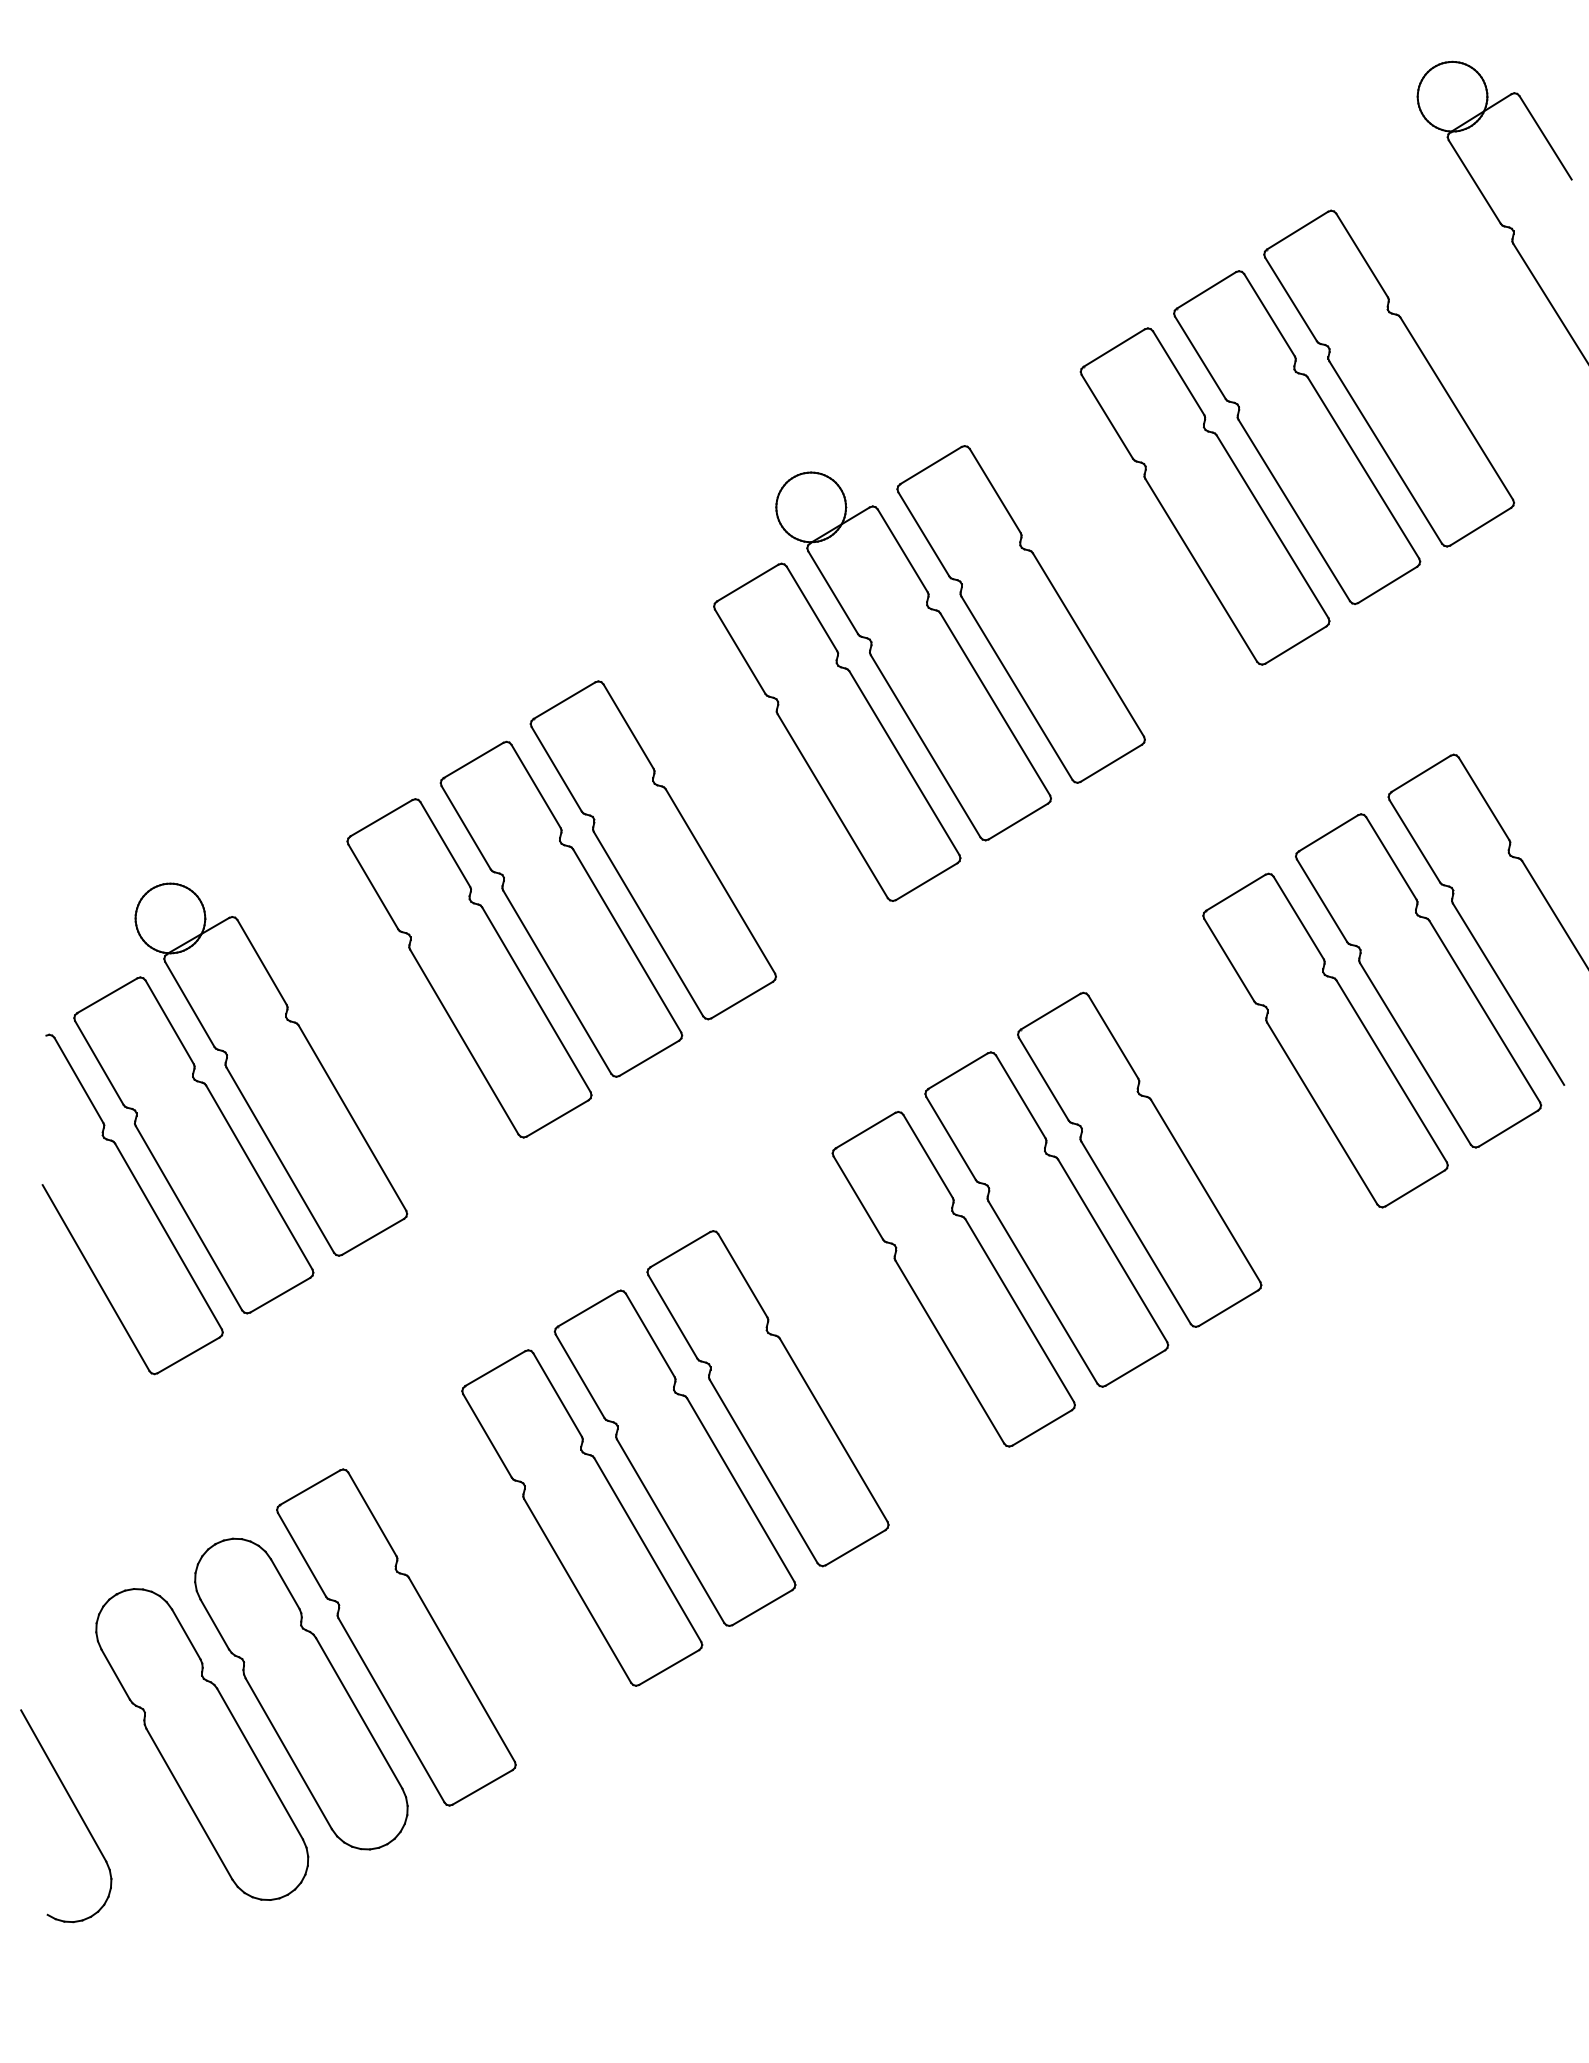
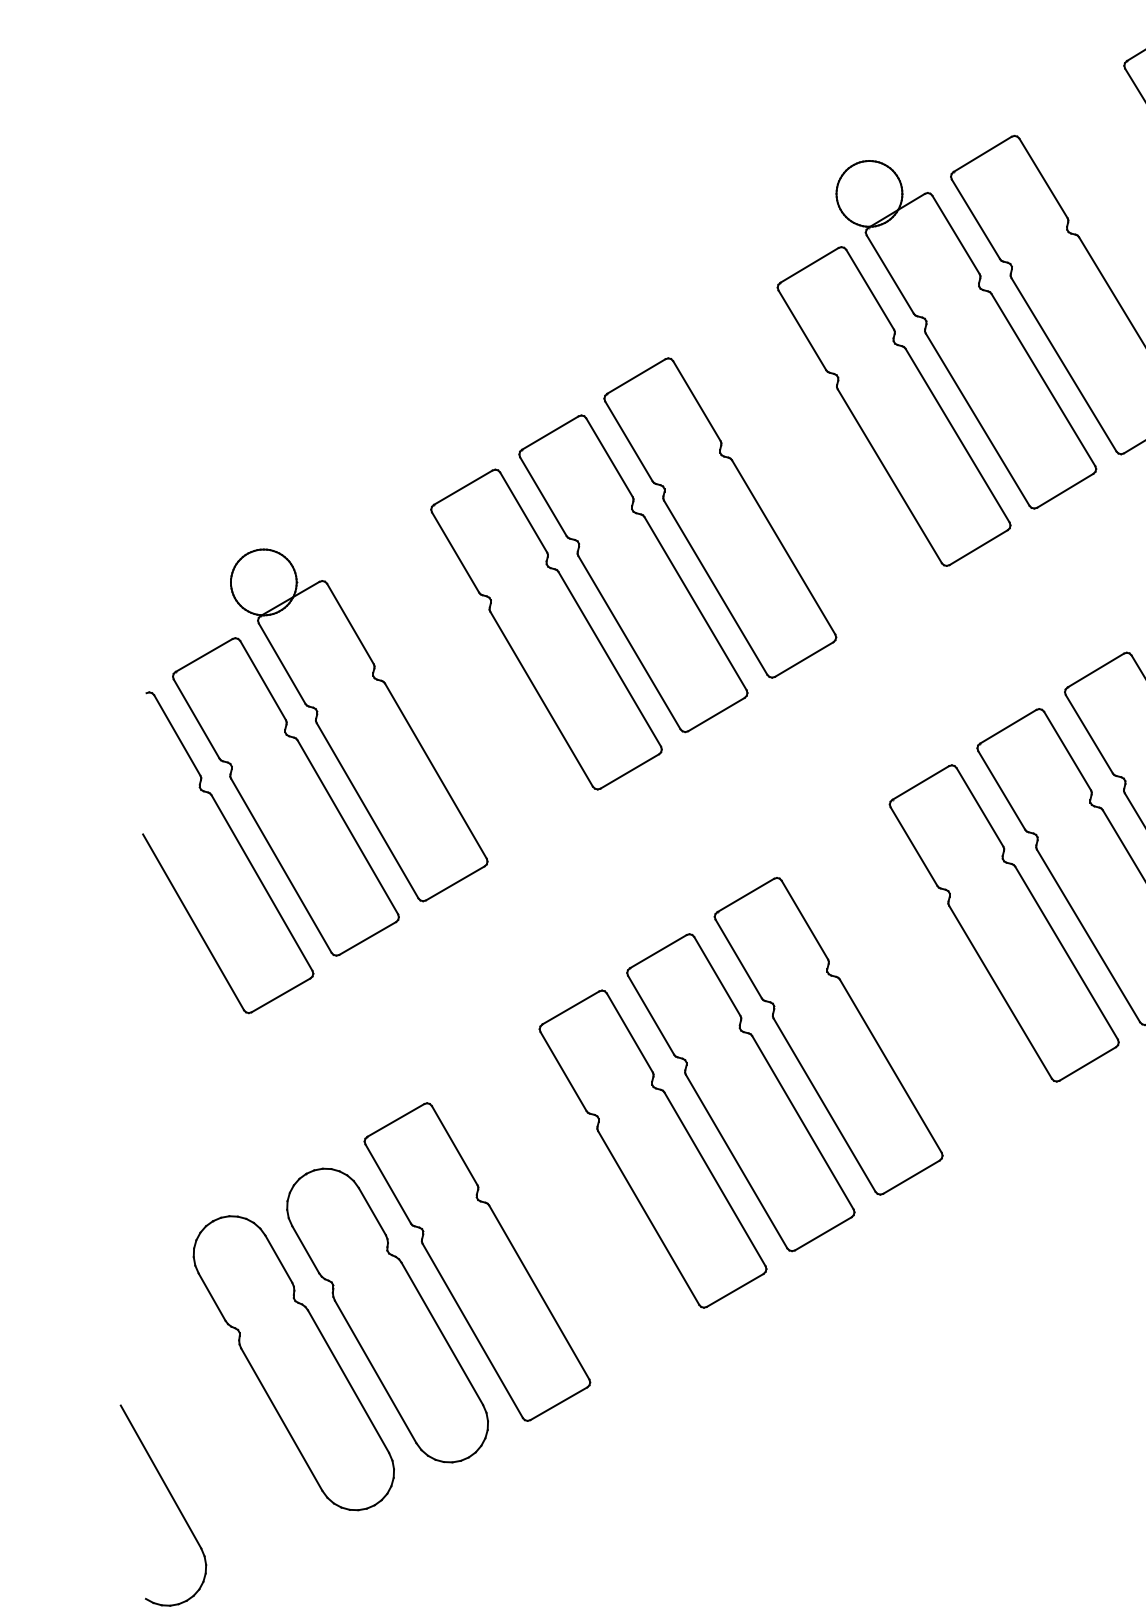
part: (75, 1809) -> (172, 1499), moved

